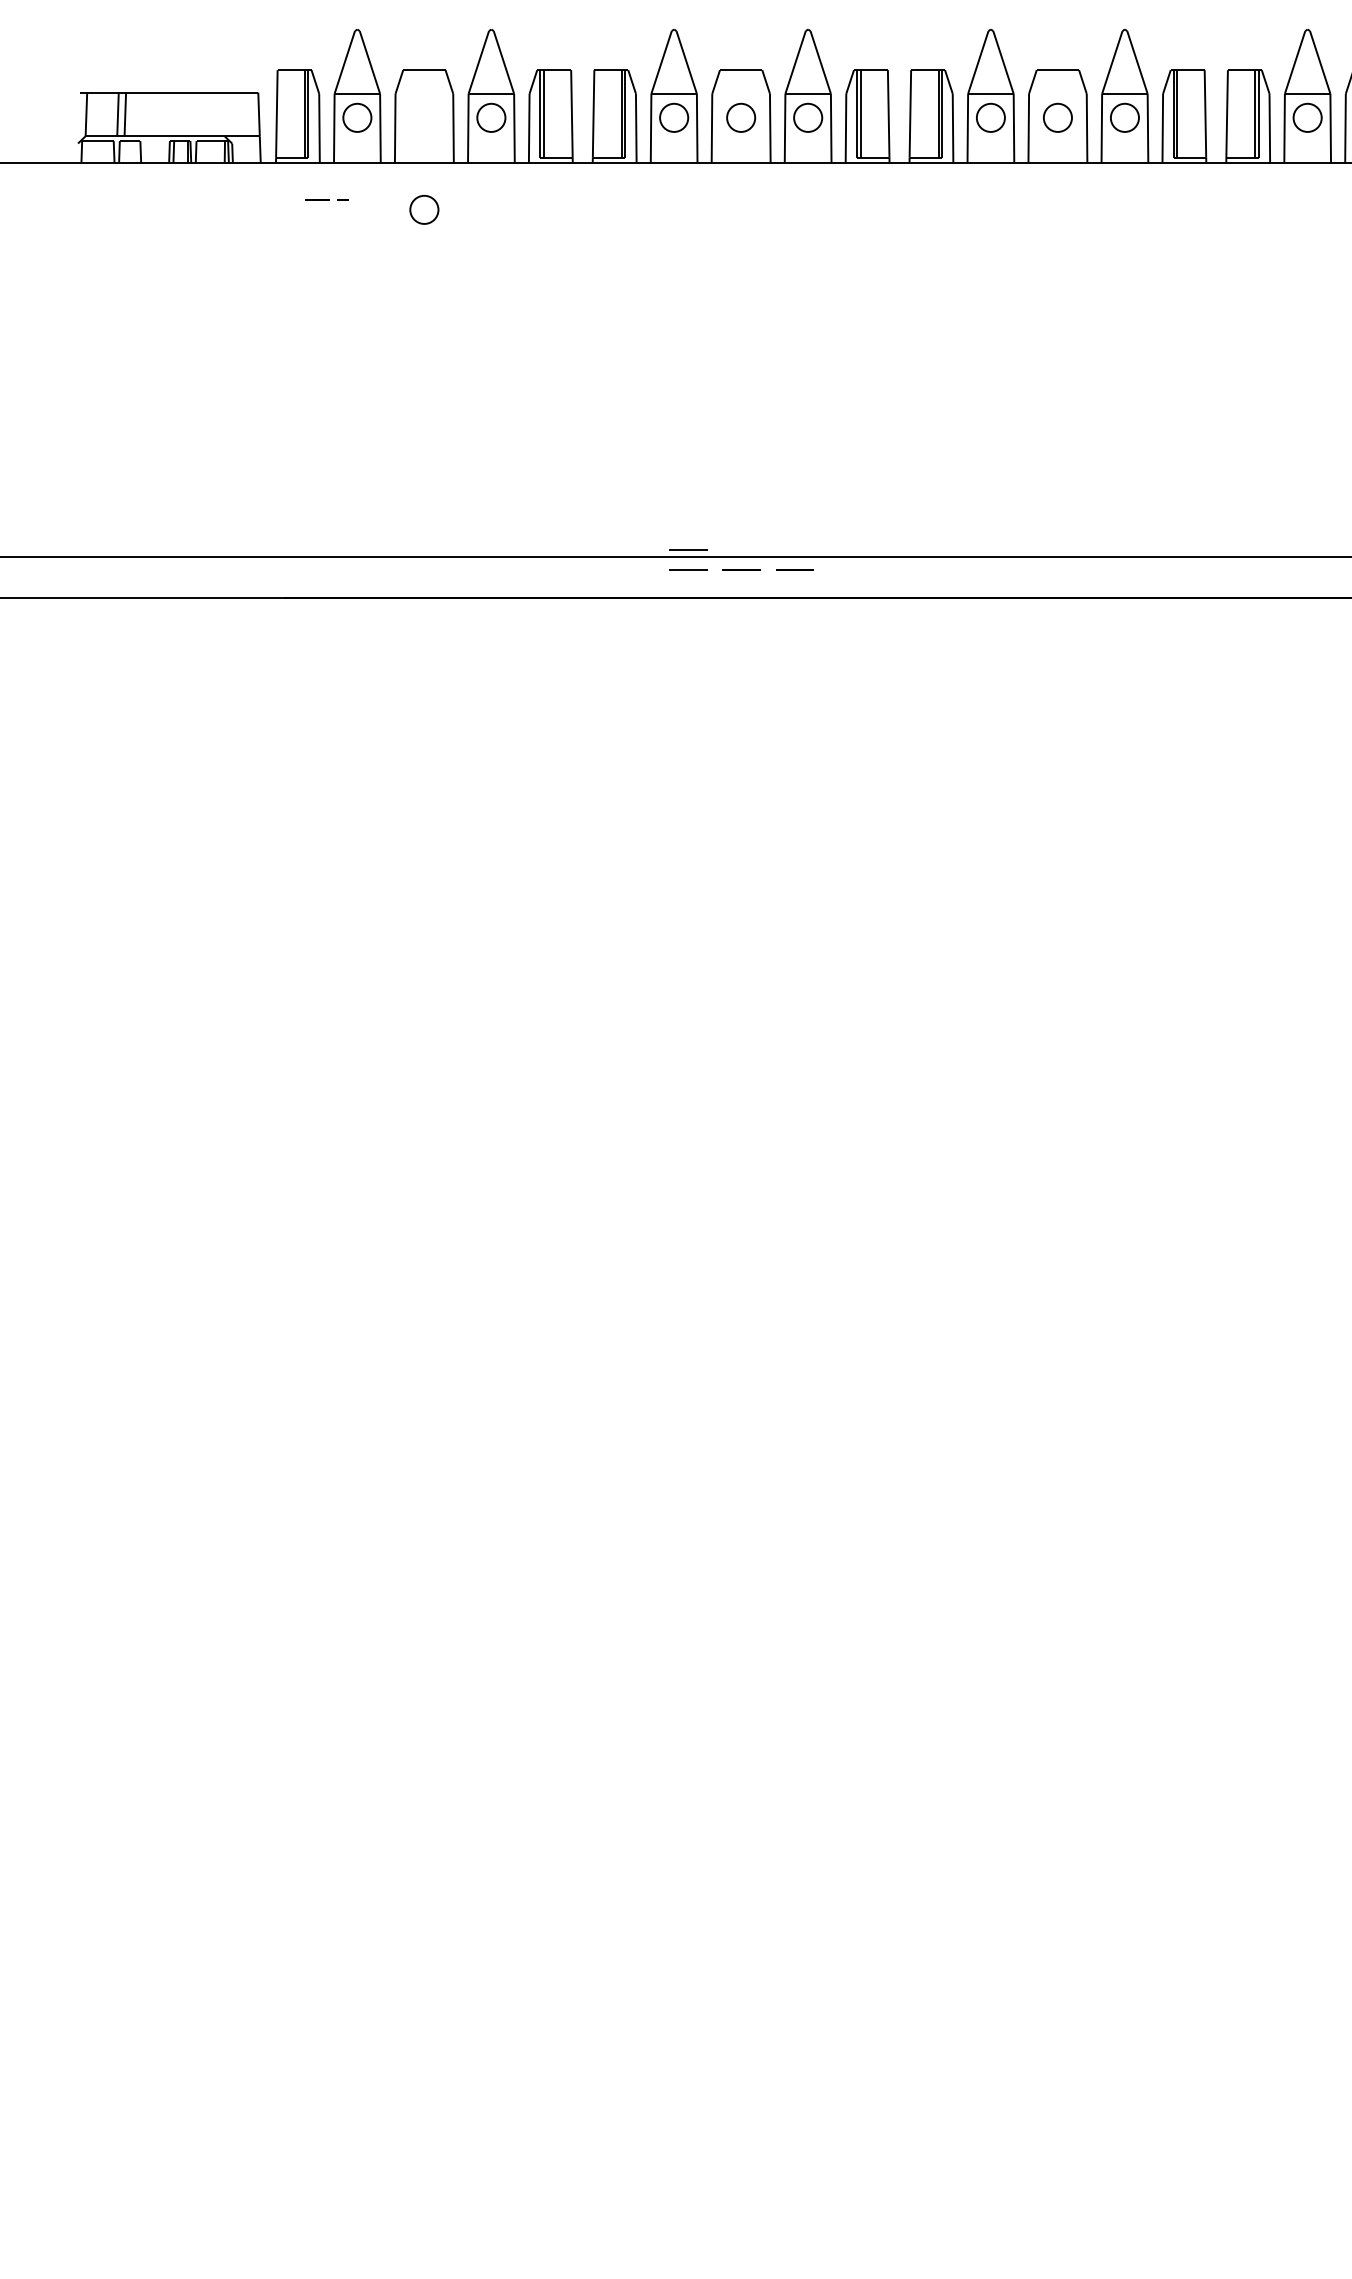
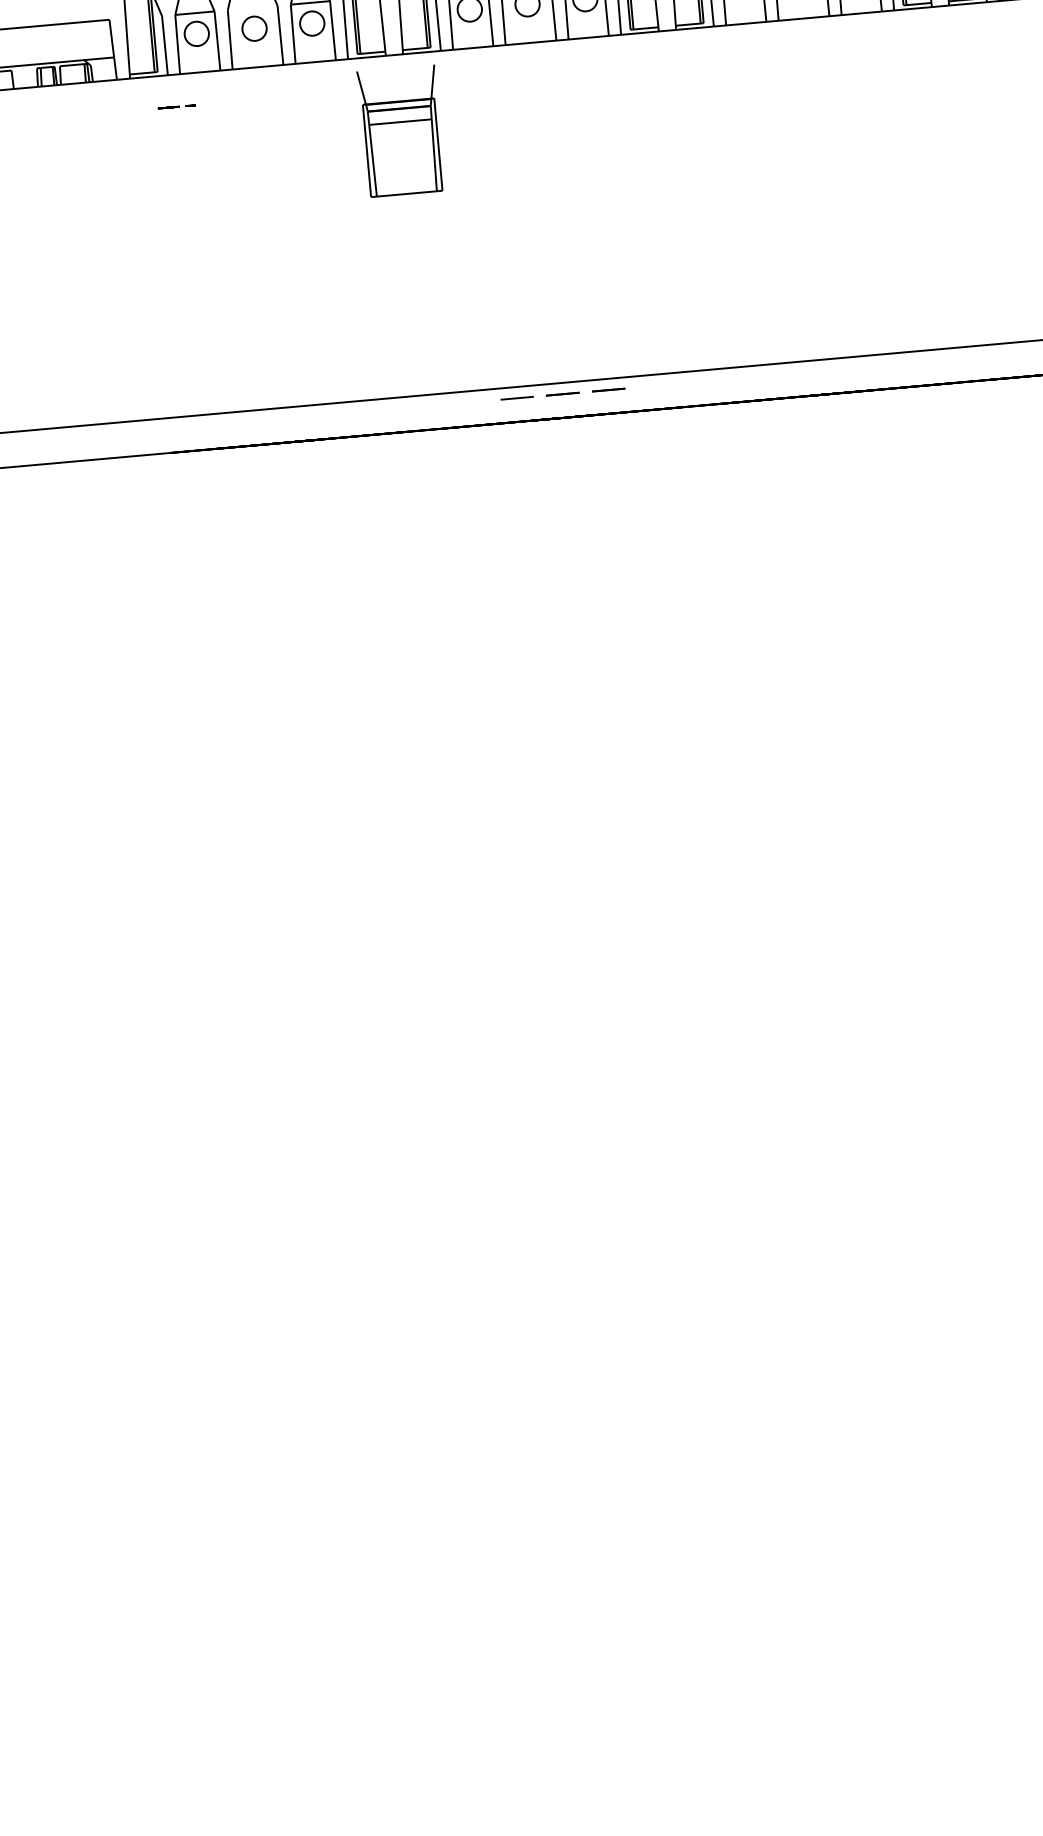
part: (424, 209) -> (254, 28), moved
part: (582, 250) -> (401, 130), added
line: (688, 549) -> (515, 380), removed

